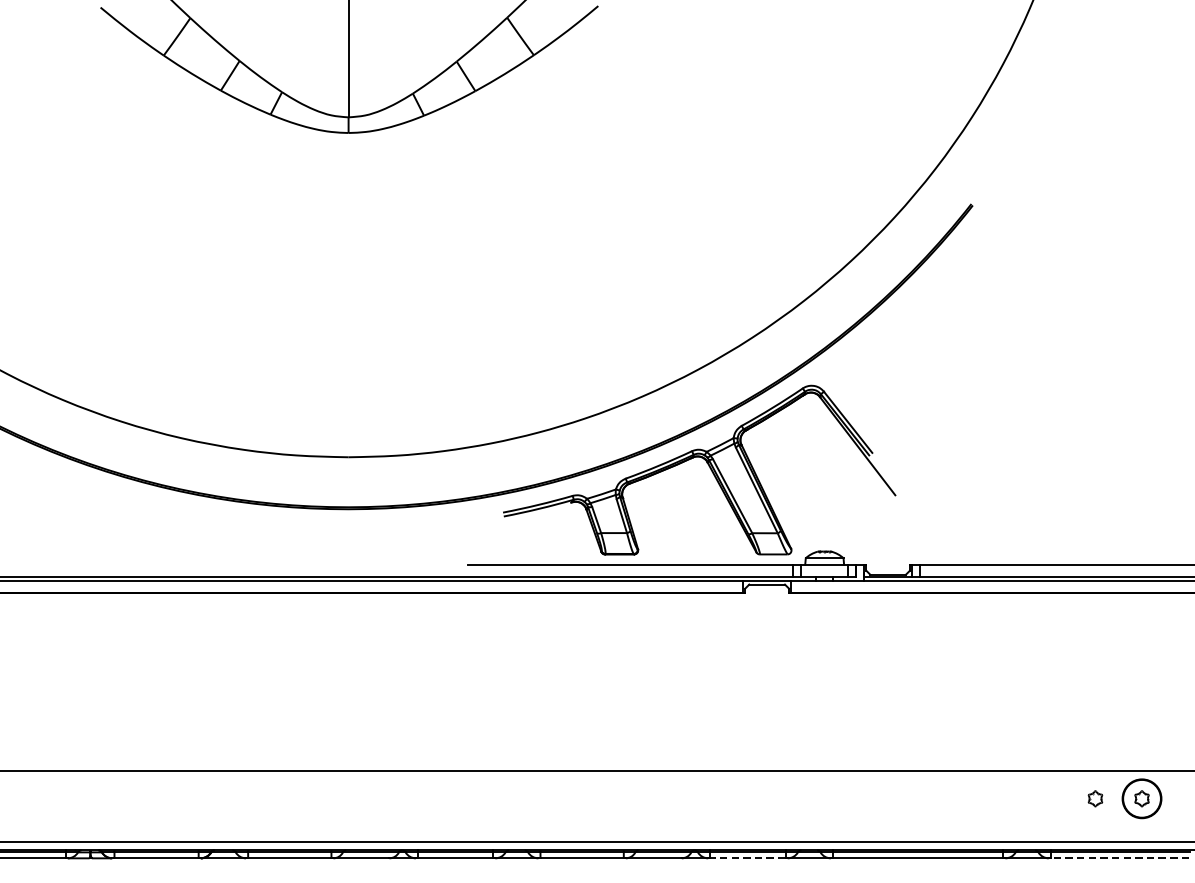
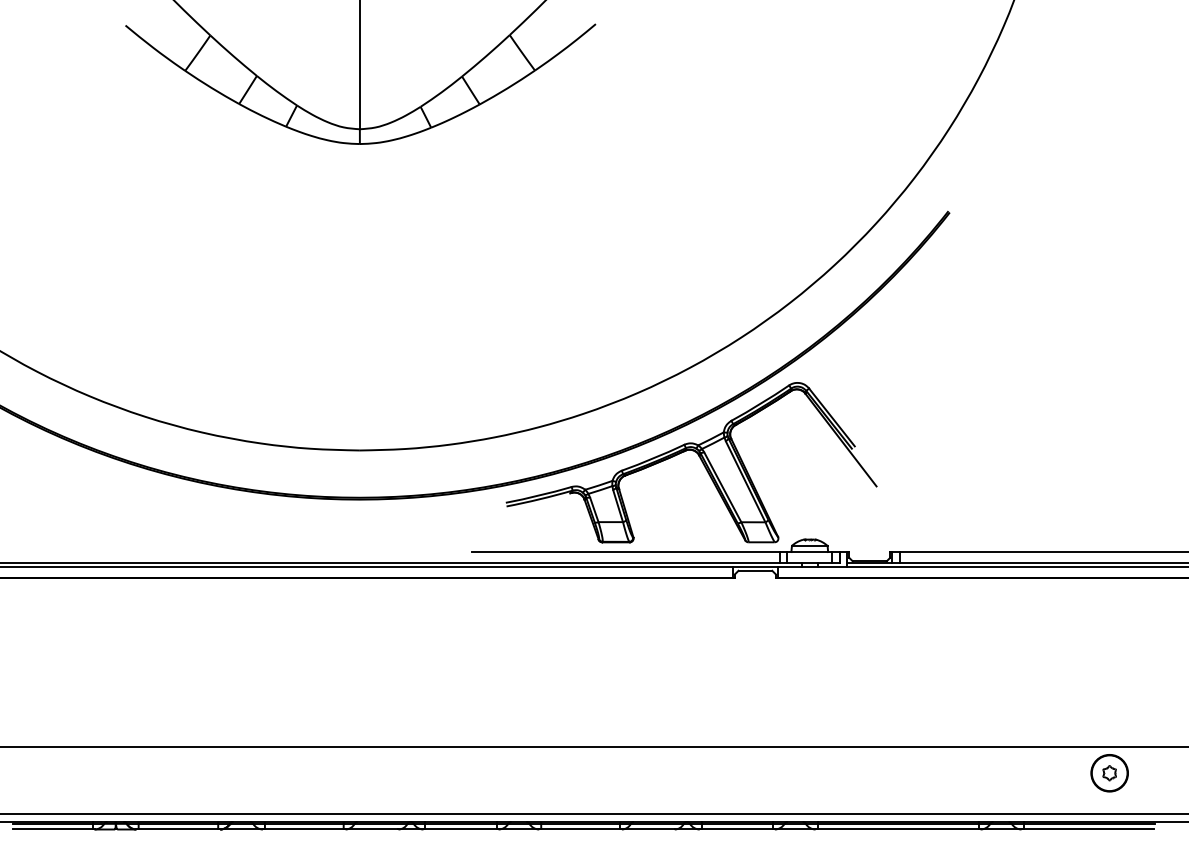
part: (1095, 799) -> (1065, 773), removed
line: (748, 858) -> (737, 829), dashed -> solid
line: (1119, 858) -> (1088, 829), dashed -> solid

